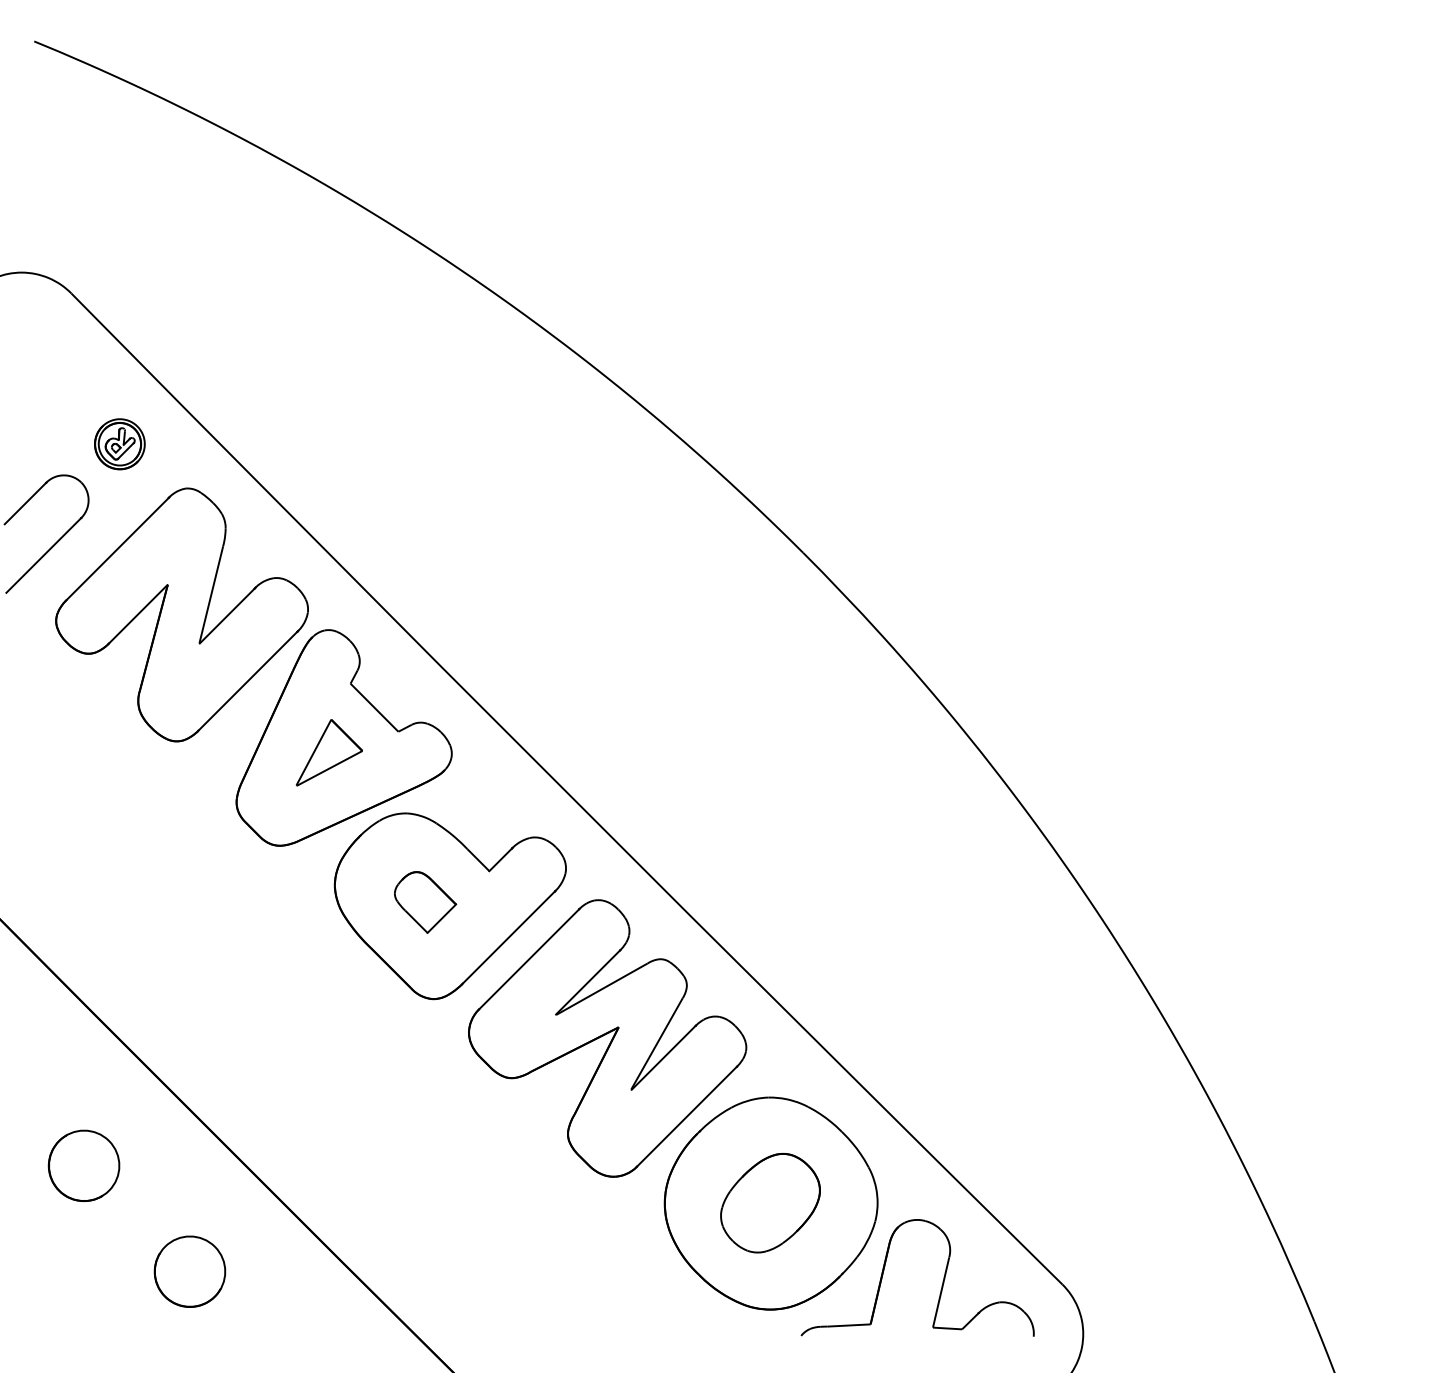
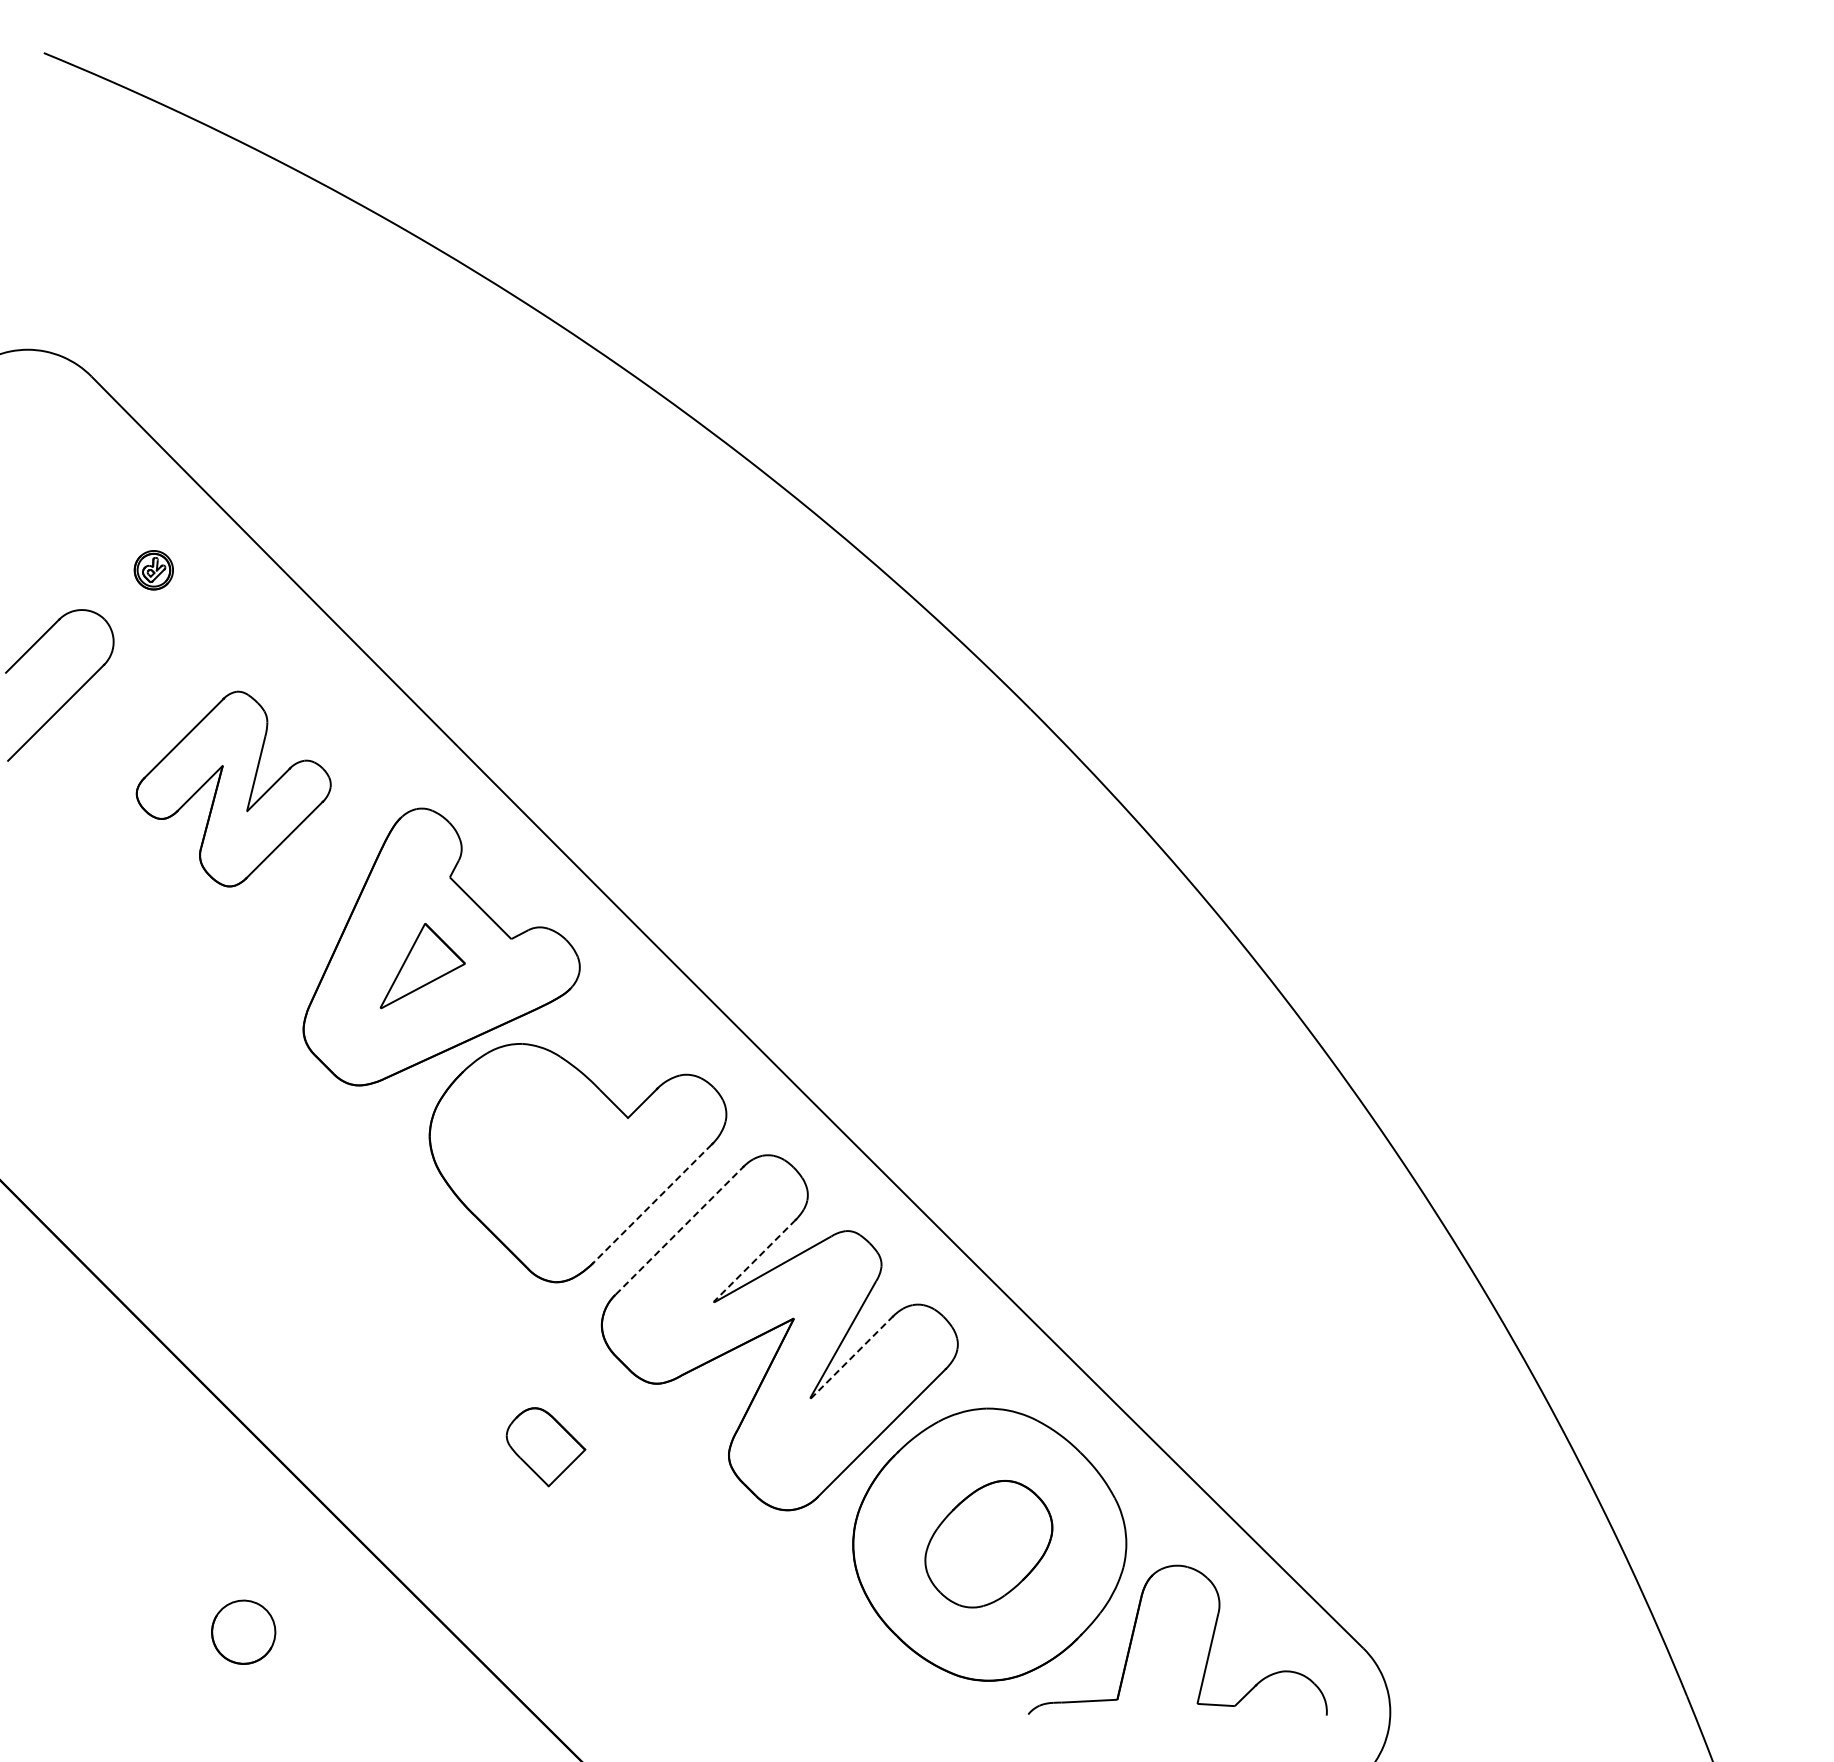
part: (119, 444) -> (153, 570), size x0.6
part: (181, 614) -> (233, 788), size x0.6
part: (425, 902) -> (545, 1447), moved
line: (509, 937) -> (653, 1203), solid -> dashed
line: (529, 958) -> (679, 1230), solid -> dashed
line: (587, 982) -> (754, 1260), solid -> dashed
line: (663, 1057) -> (851, 1357), solid -> dashed
part: (83, 1166) -> (107, 1496), removed
part: (189, 1271) -> (243, 1632), size x0.7

